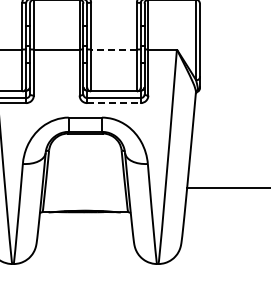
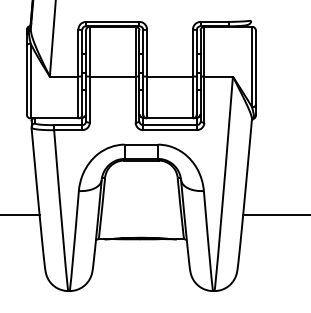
line: (114, 49) -> (170, 76), dashed -> solid
line: (114, 103) -> (170, 130), dashed -> solid

